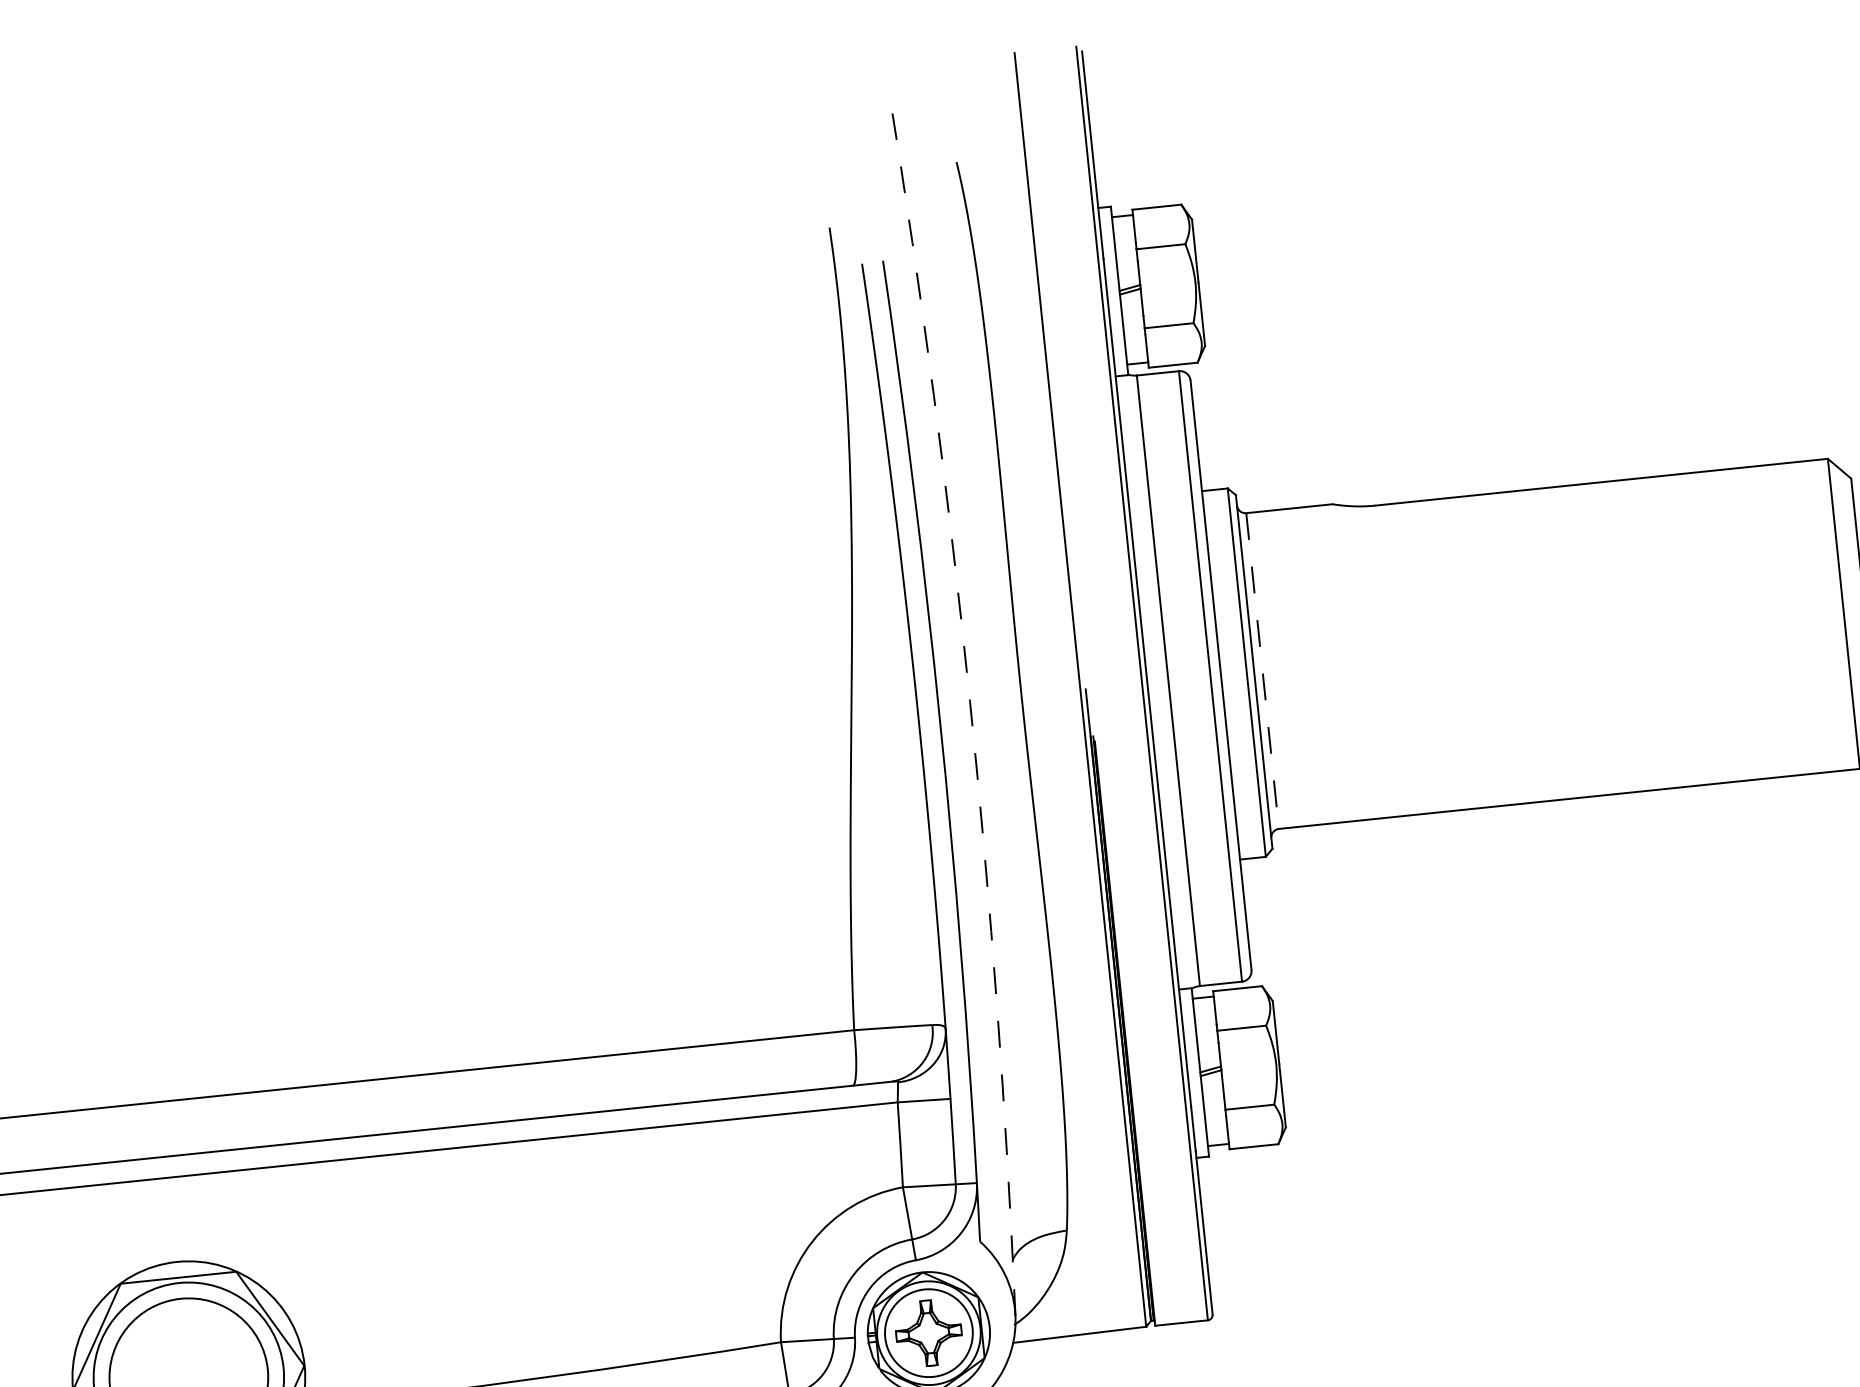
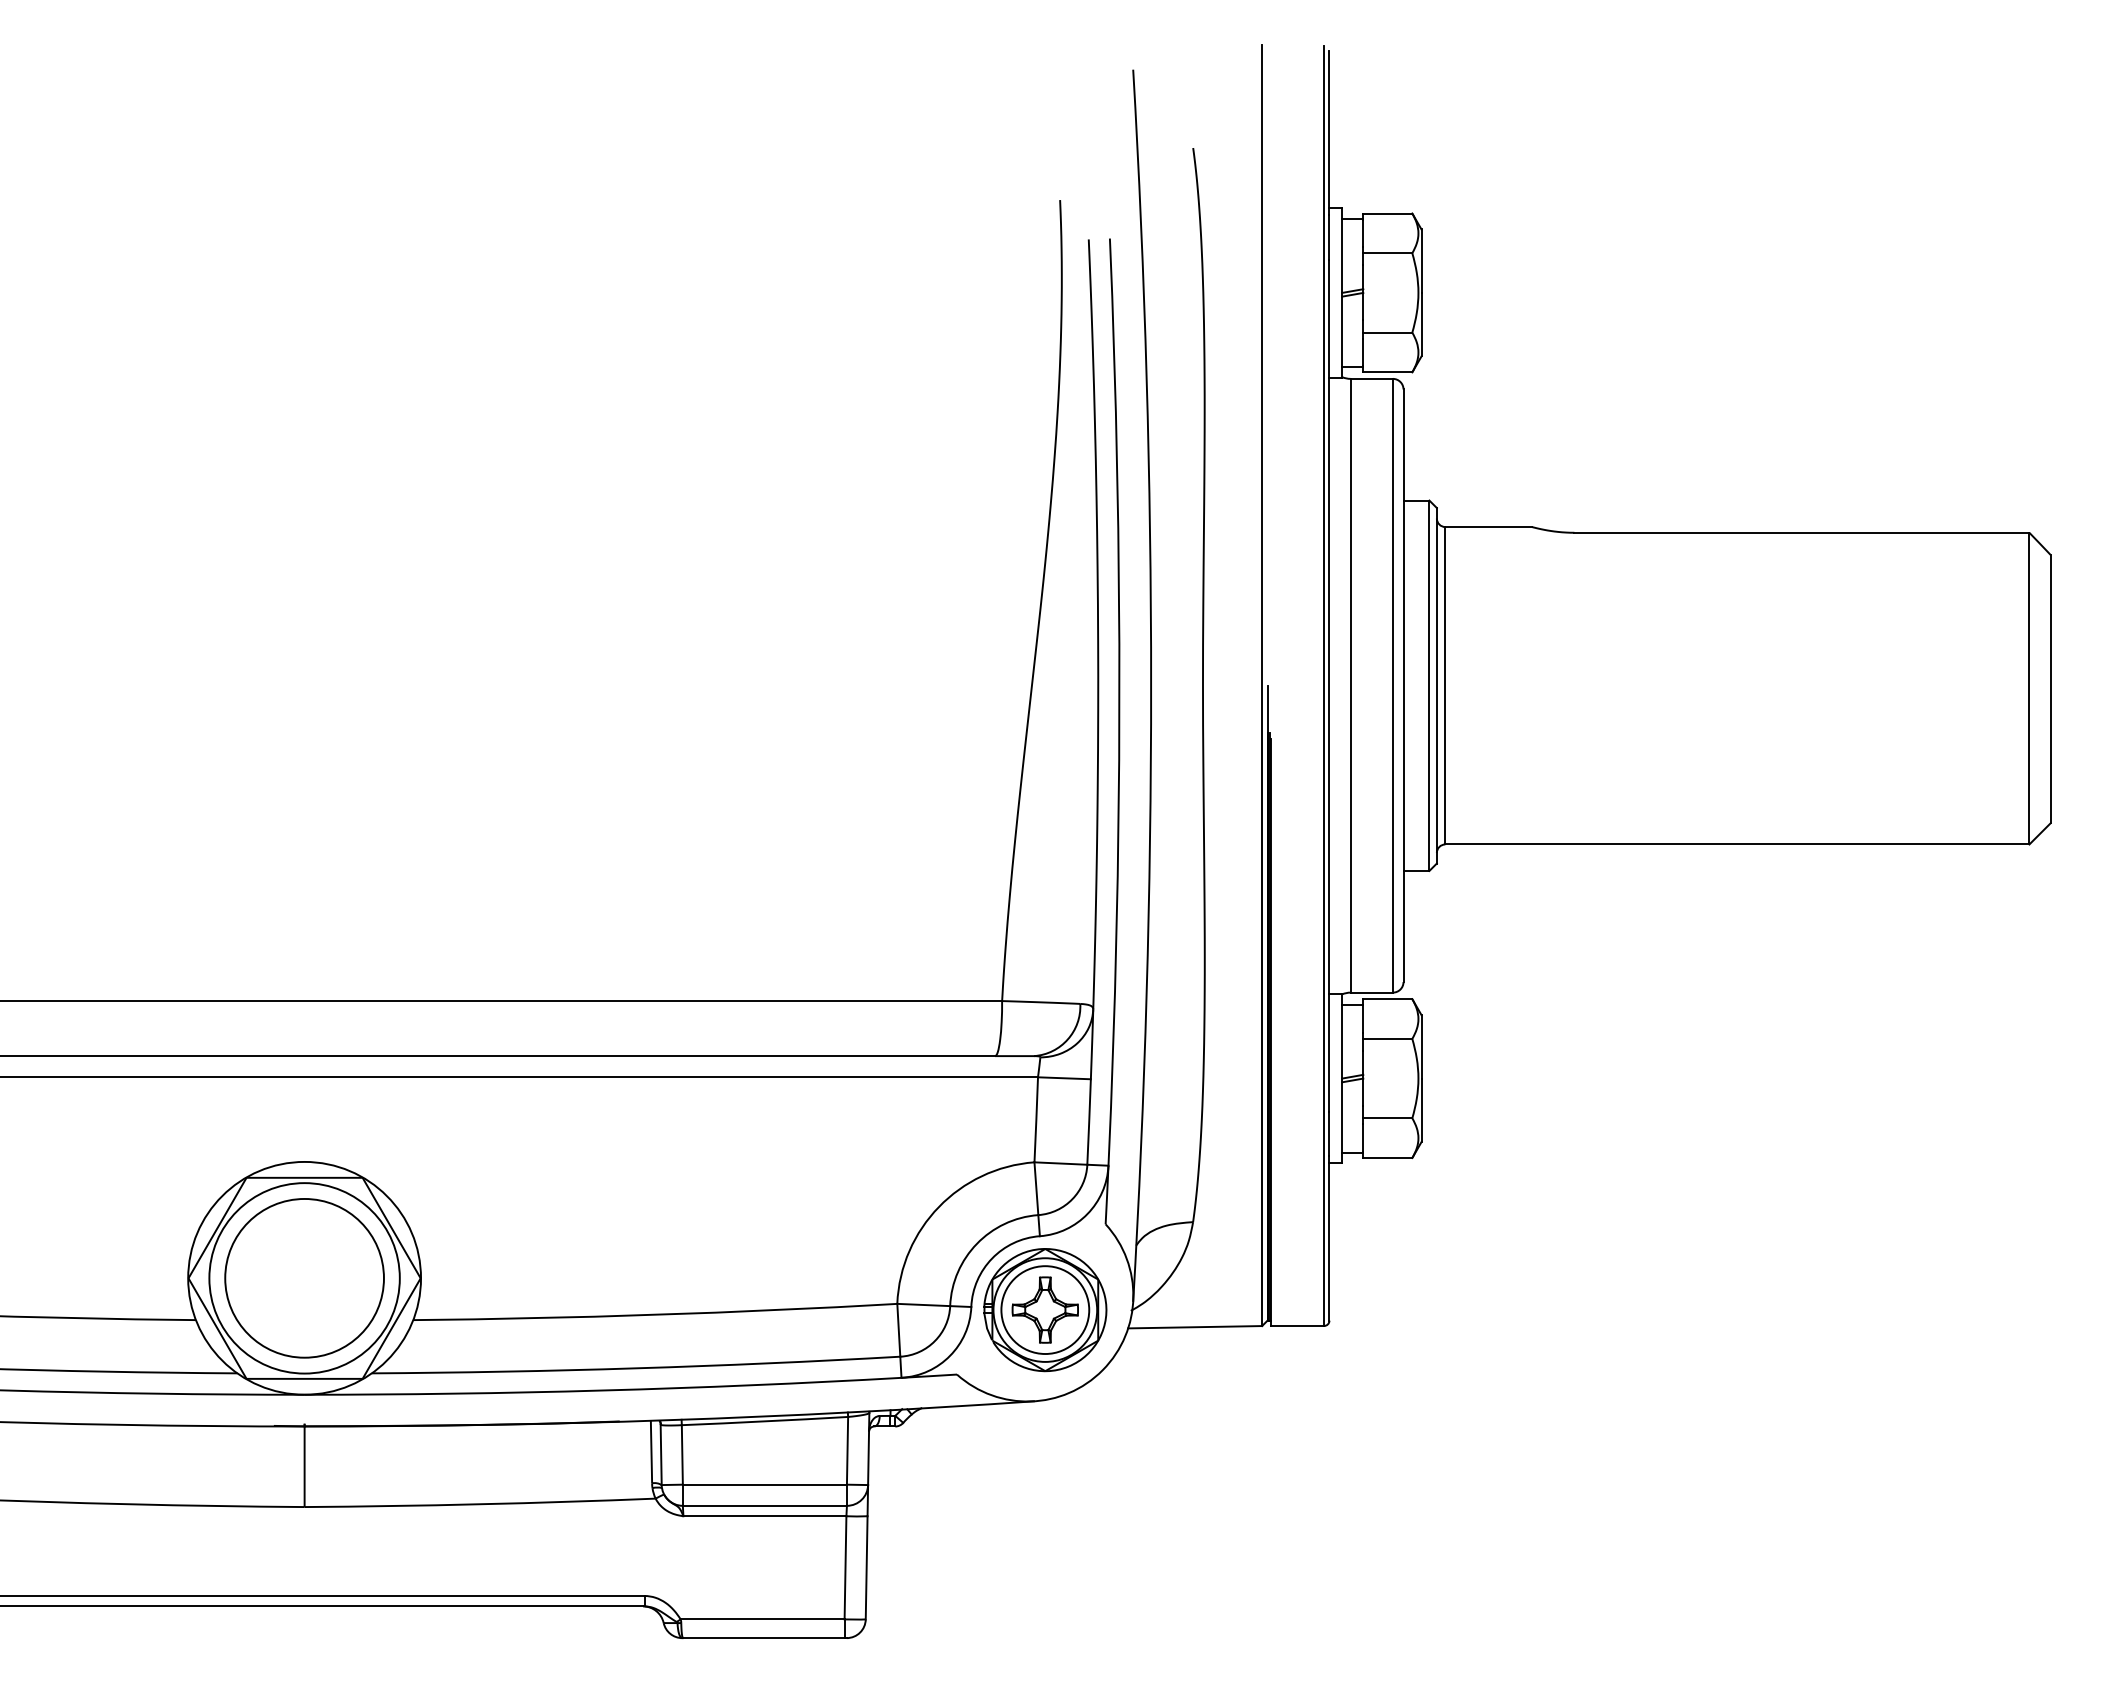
line: (1262, 670) -> (1445, 685), dashed -> solid
arc: (970, 700) -> (1151, 685), dashed -> solid

